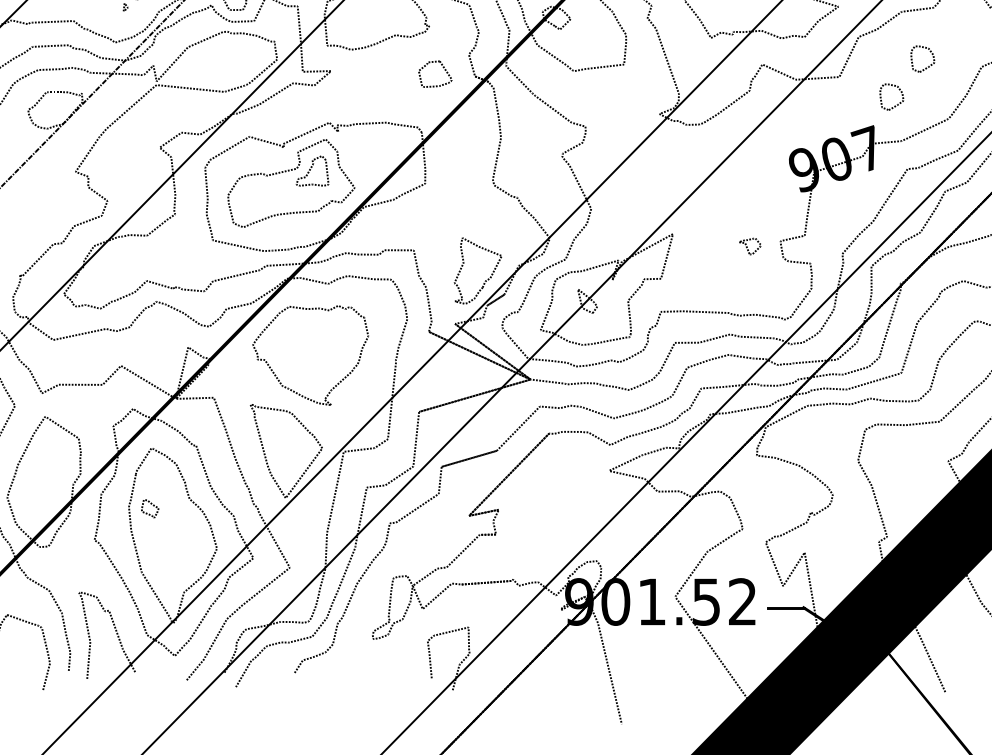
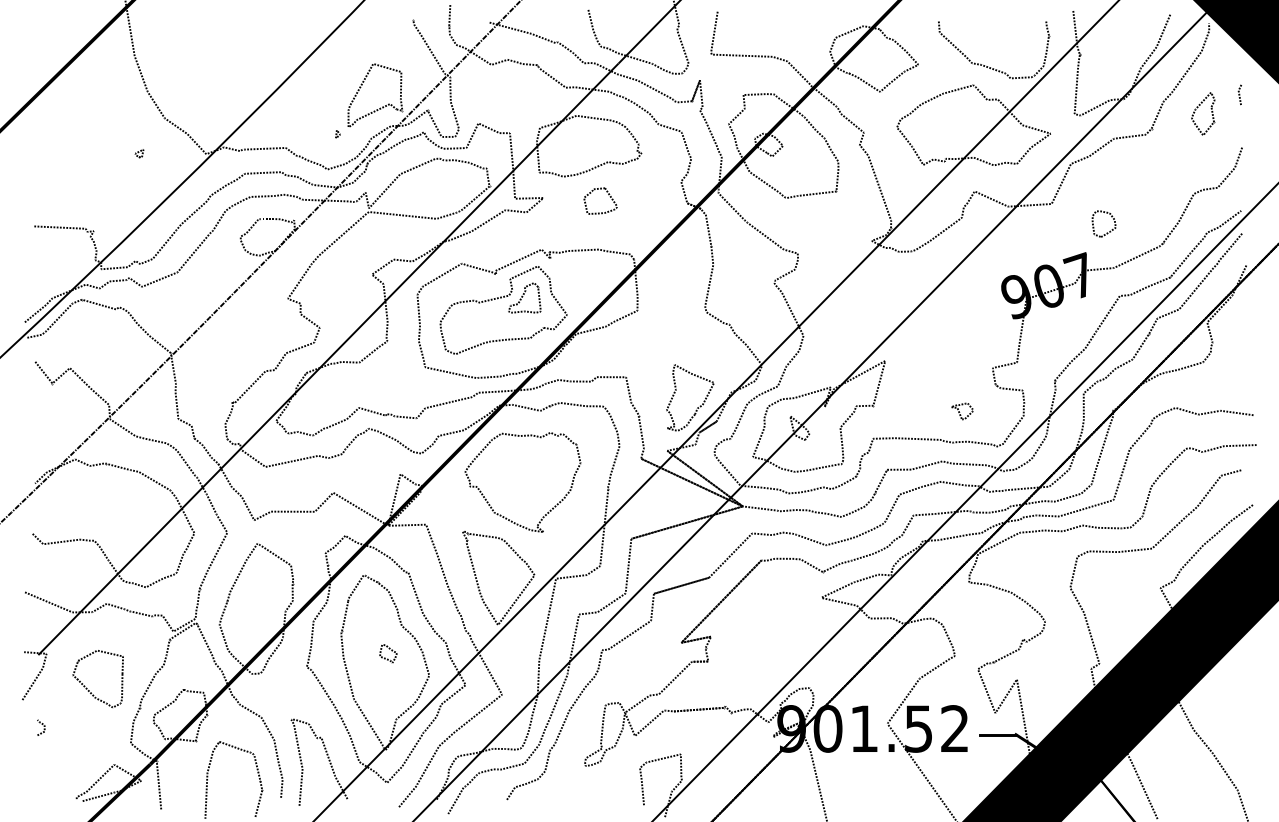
part: (925, 67) -> (1137, 194), removed
part: (443, 68) -> (608, 195), moved
part: (750, 246) -> (962, 411), moved
part: (150, 508) -> (388, 653), moved

